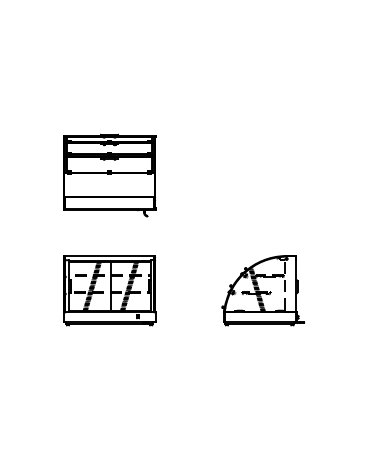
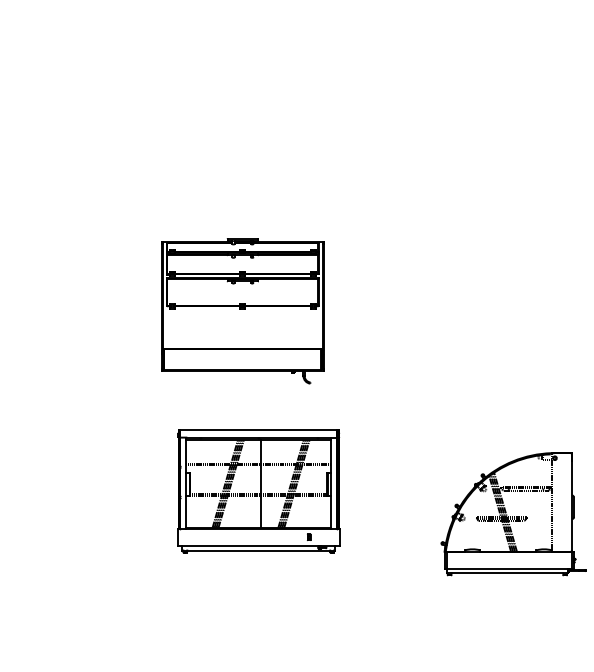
part: (109, 290) -> (258, 490), moved

